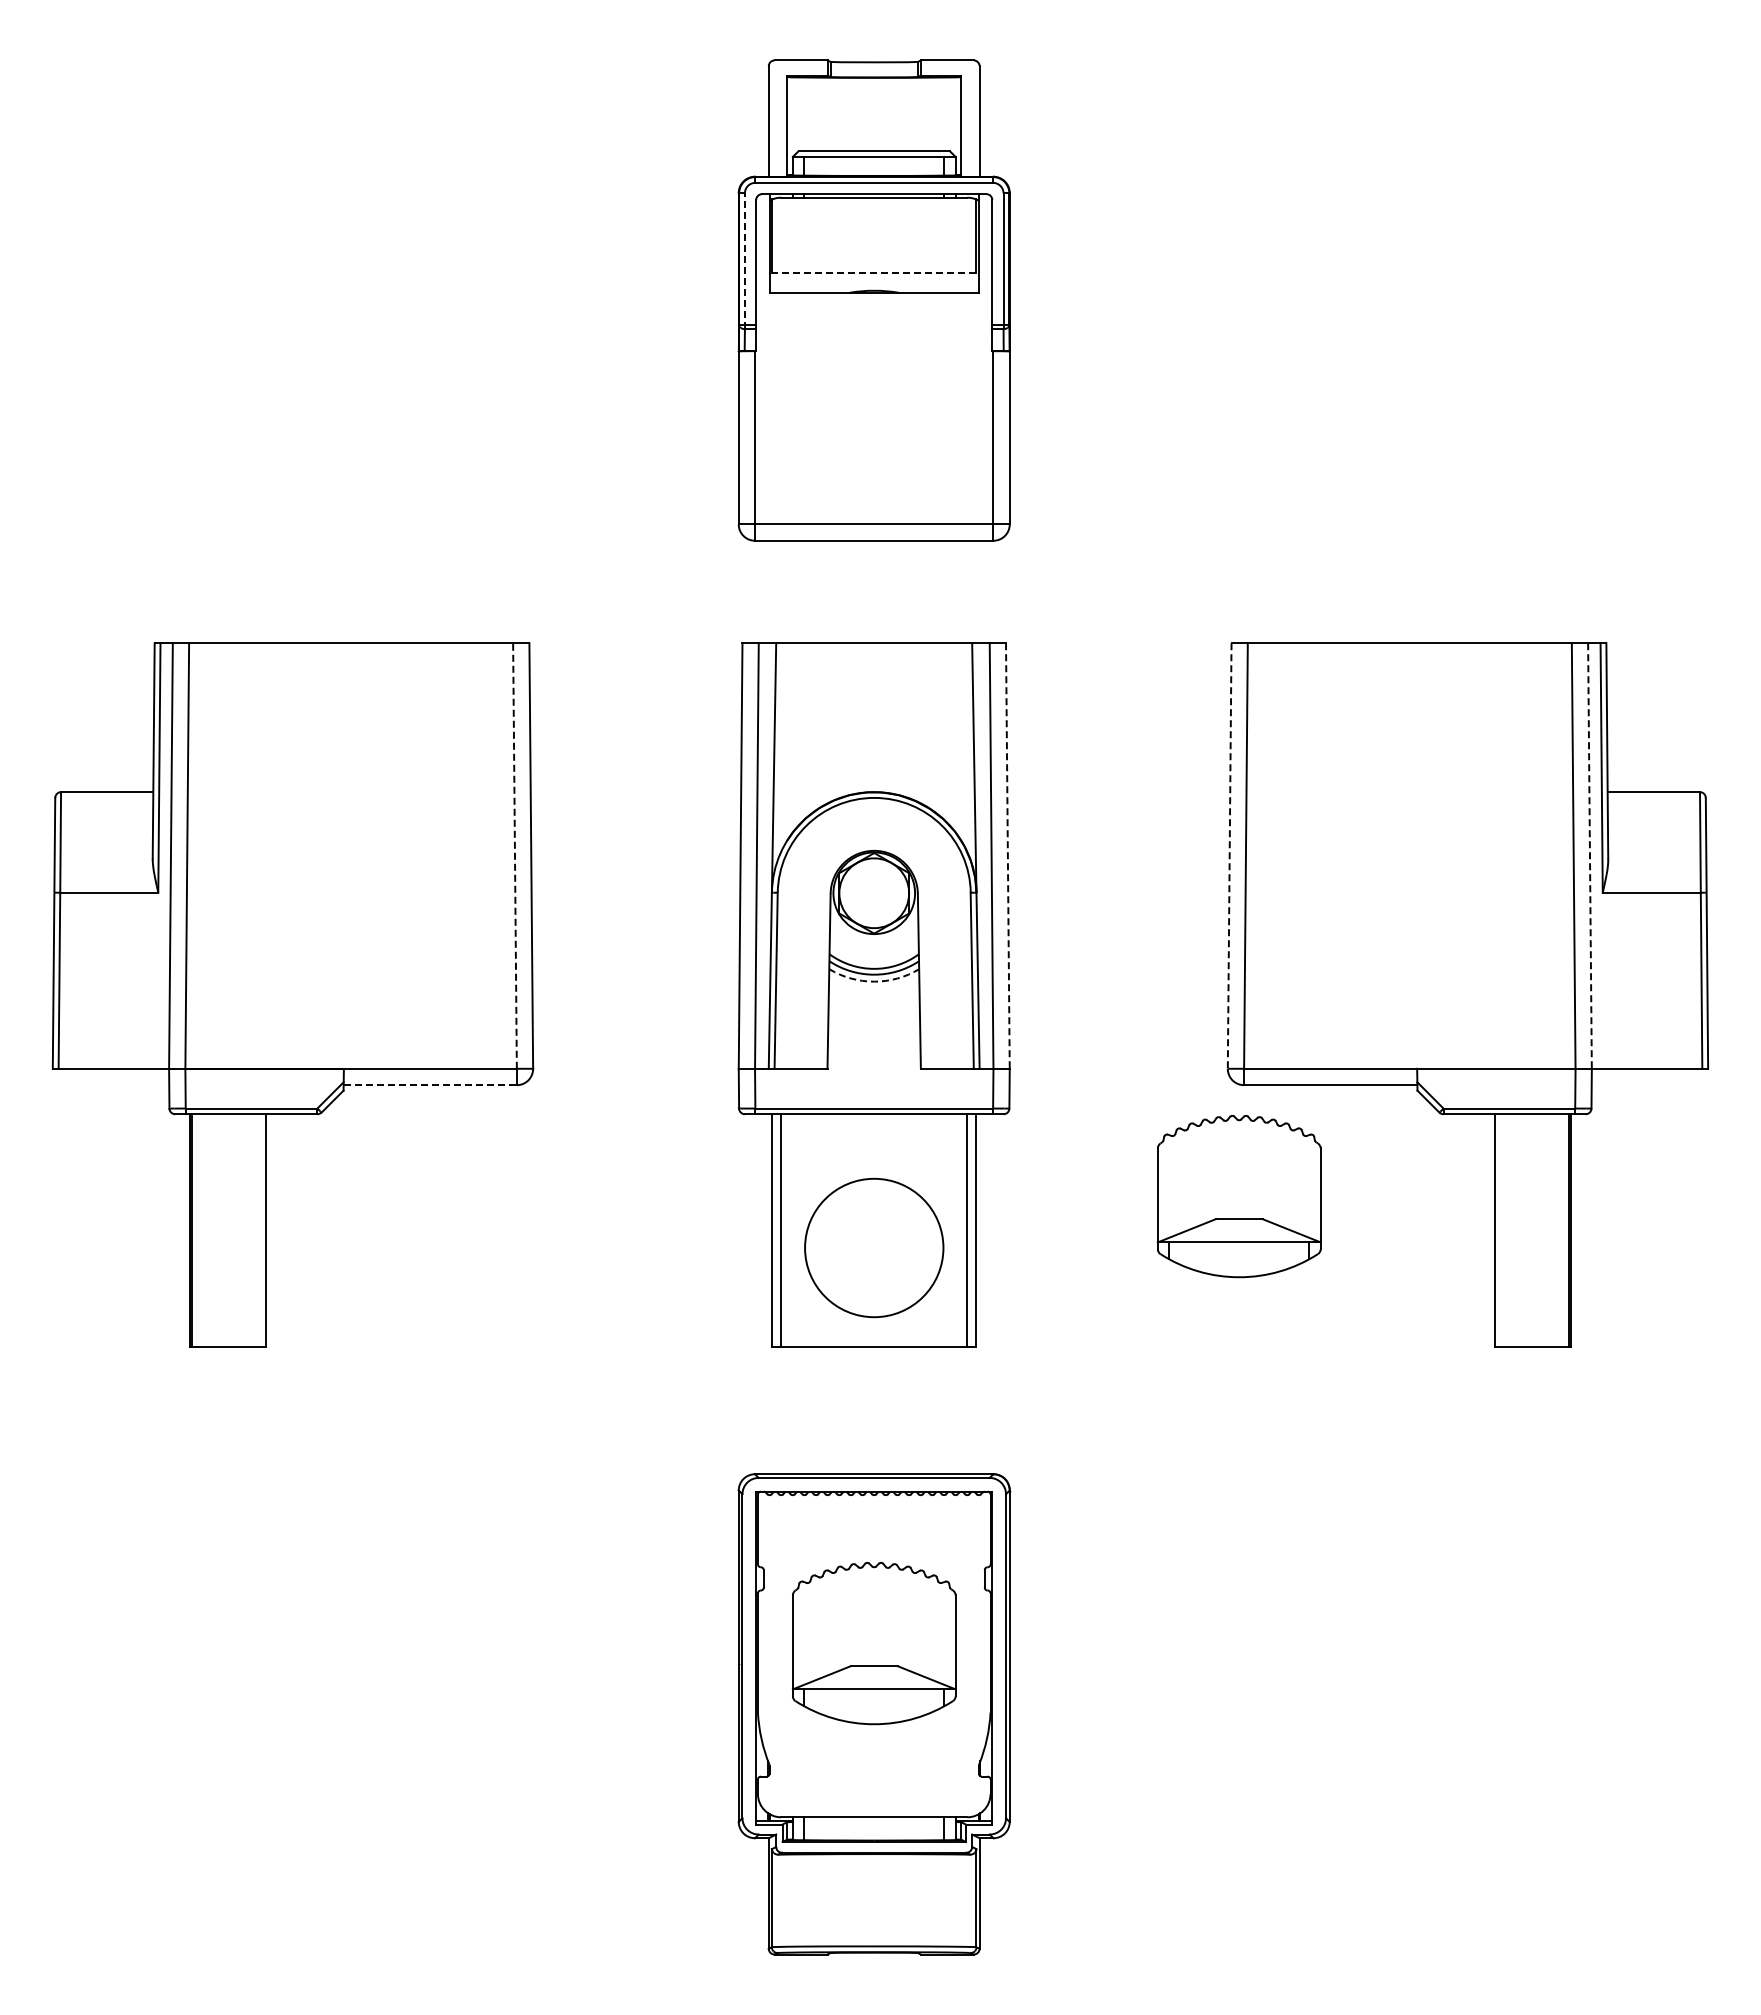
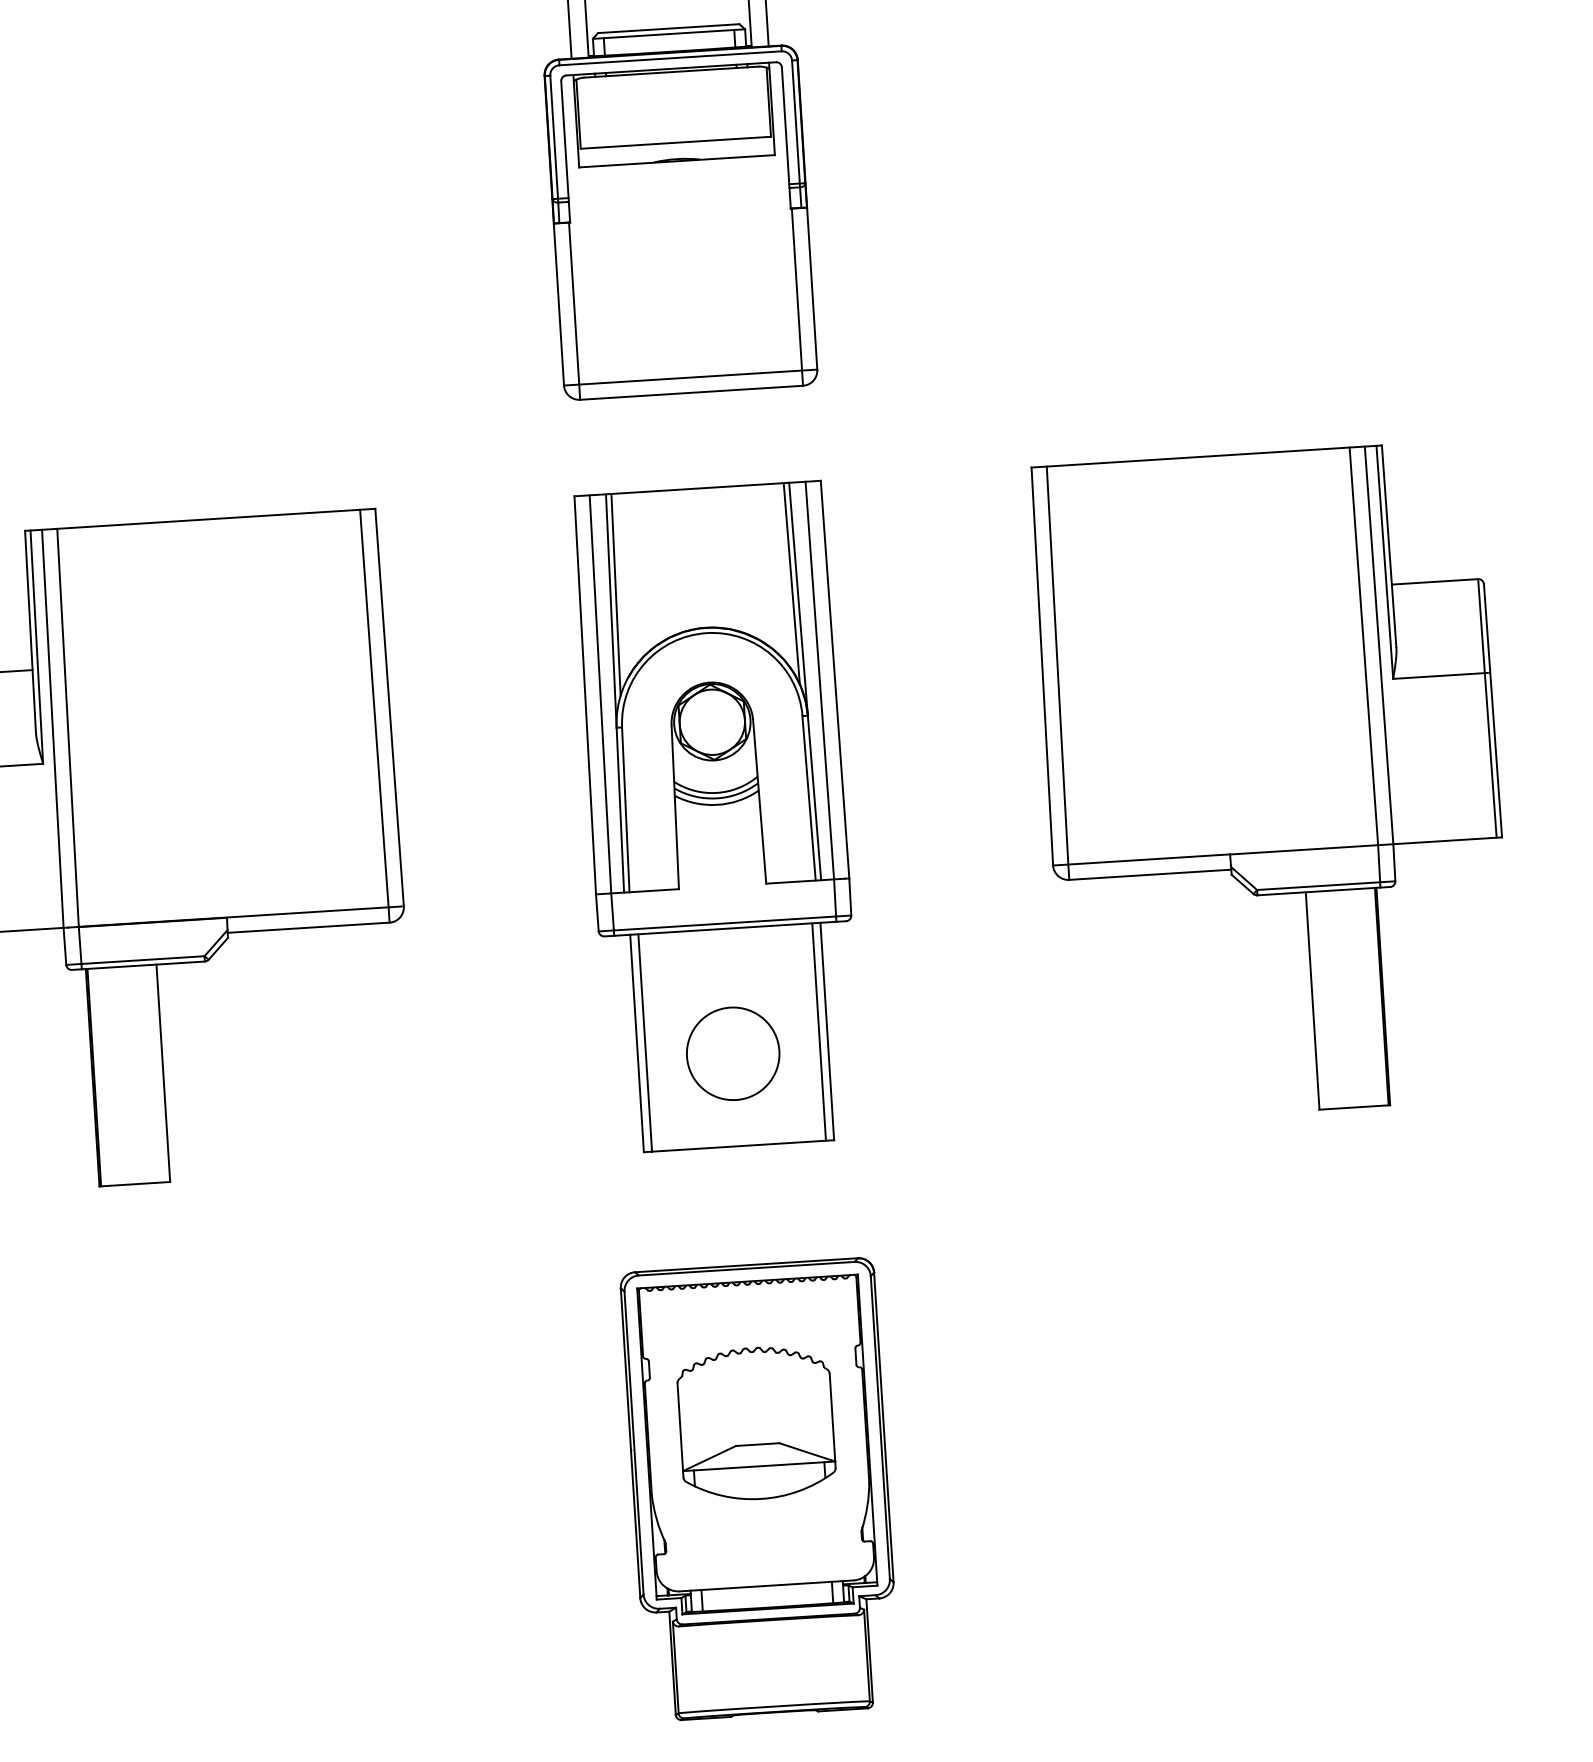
line: (744, 261) -> (553, 139), dashed -> solid
line: (874, 273) -> (676, 142), dashed -> solid
line: (780, 750) -> (616, 594), added
line: (968, 750) -> (792, 583), added
line: (514, 856) -> (373, 709), dashed -> solid
line: (1007, 856) -> (834, 680), dashed -> solid
line: (1229, 856) -> (1042, 667), dashed -> solid
line: (1589, 856) -> (1378, 645), dashed -> solid
arc: (874, 981) -> (717, 804), dashed -> solid
line: (430, 1085) -> (308, 928), dashed -> solid
part: (1238, 1196) -> (1070, 984), removed
circle: (873, 1247) -> (732, 1053), size x0.71

